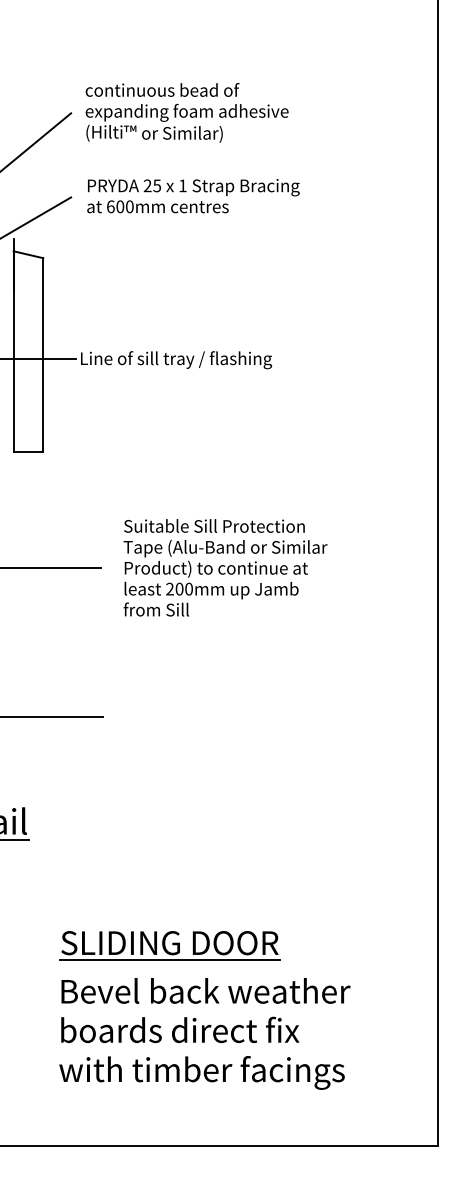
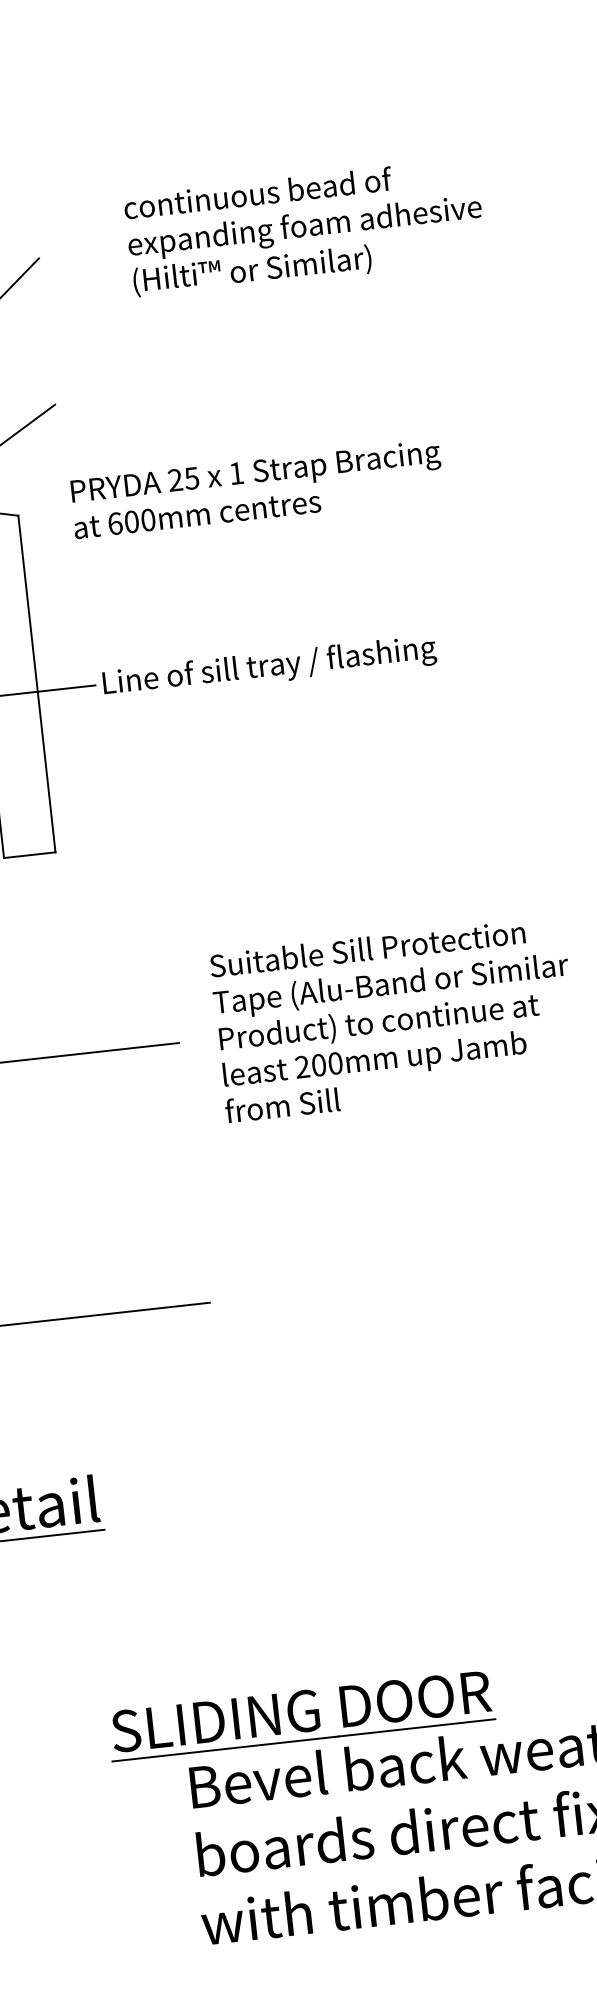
text: (186, 112) -> (303, 227), moved
text: (193, 196) -> (257, 489), moved
part: (169, 945) -> (300, 1715), moved

